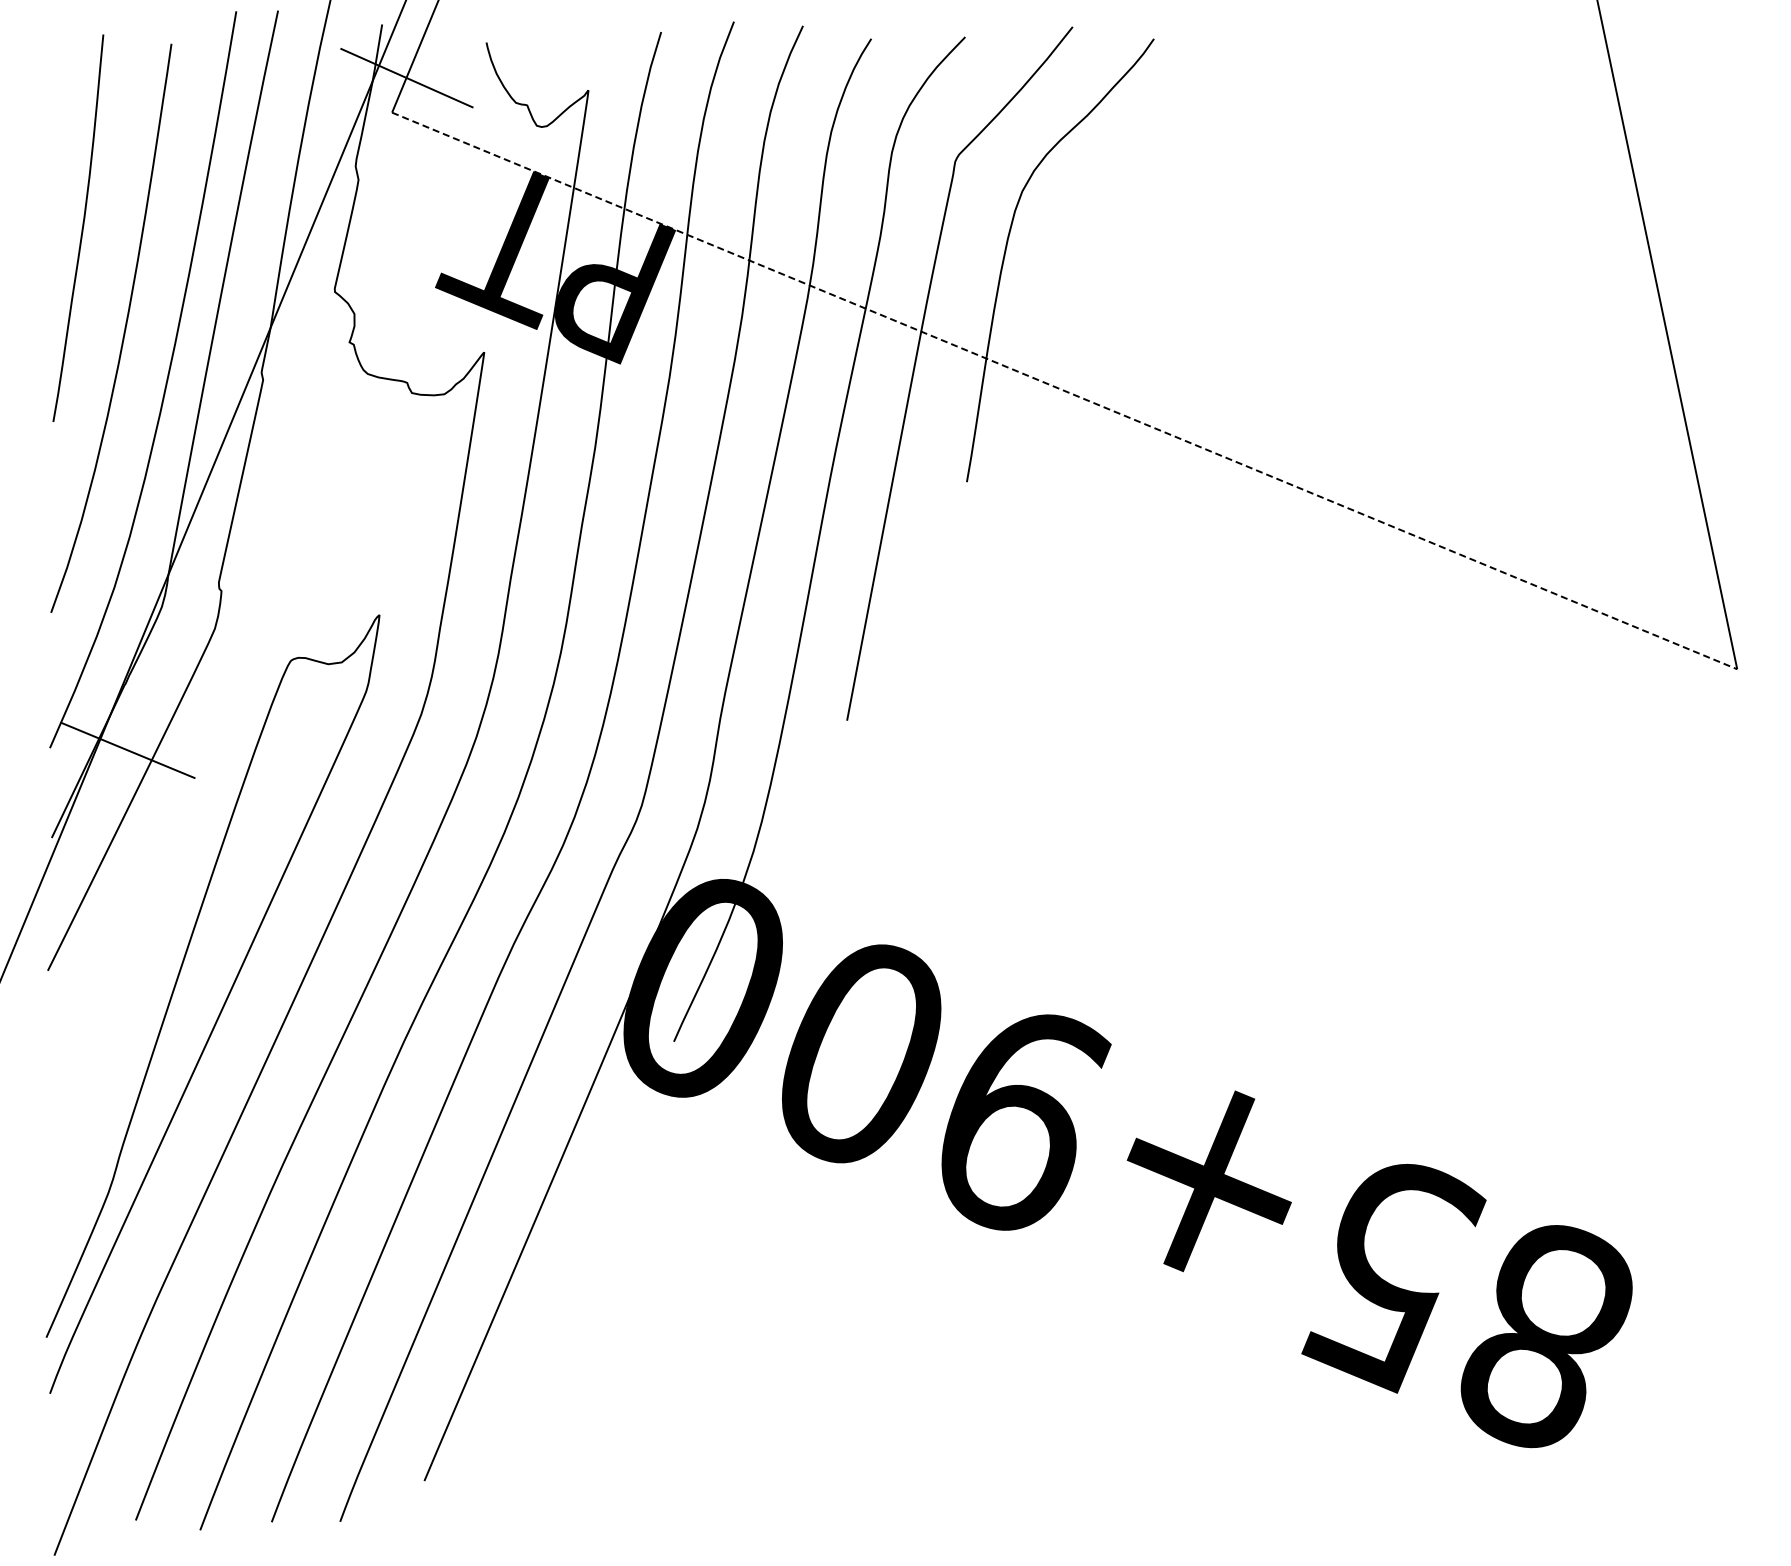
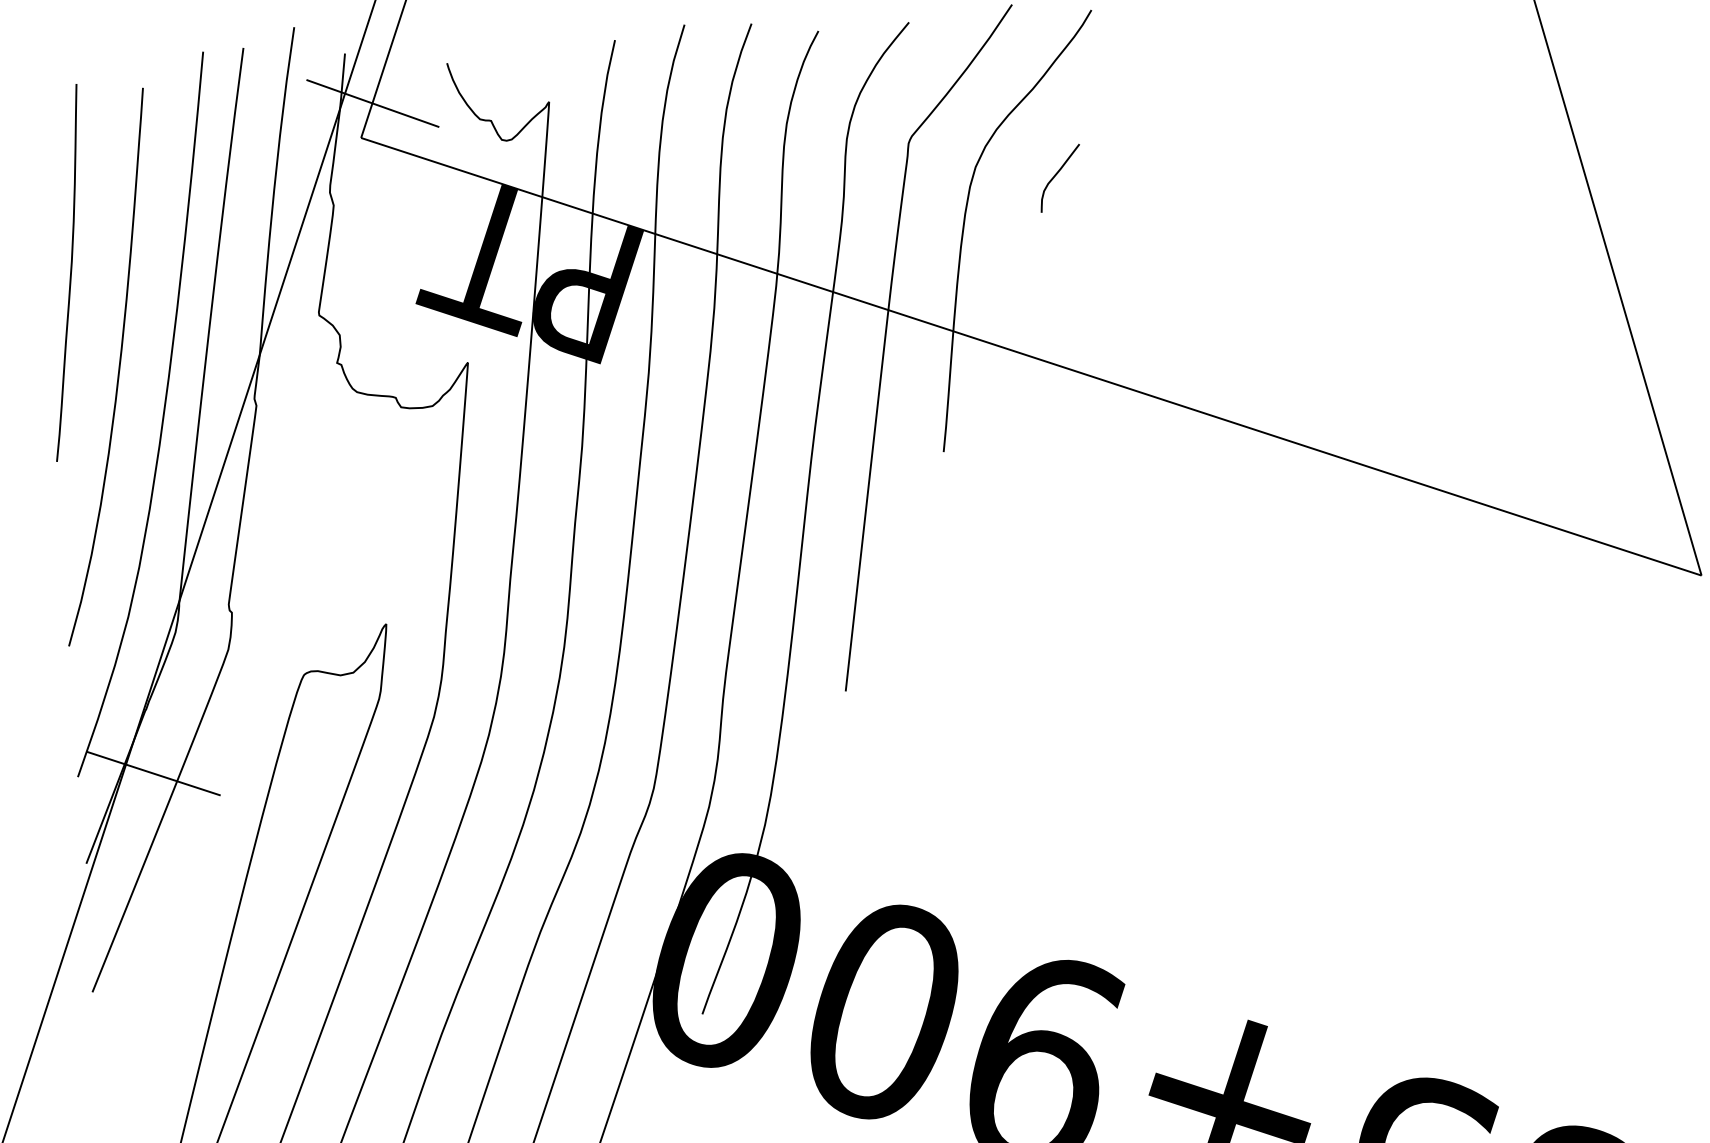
curve: (1105, 205) -> (1056, 174), added
line: (1064, 390) -> (1031, 356), dashed -> solid

